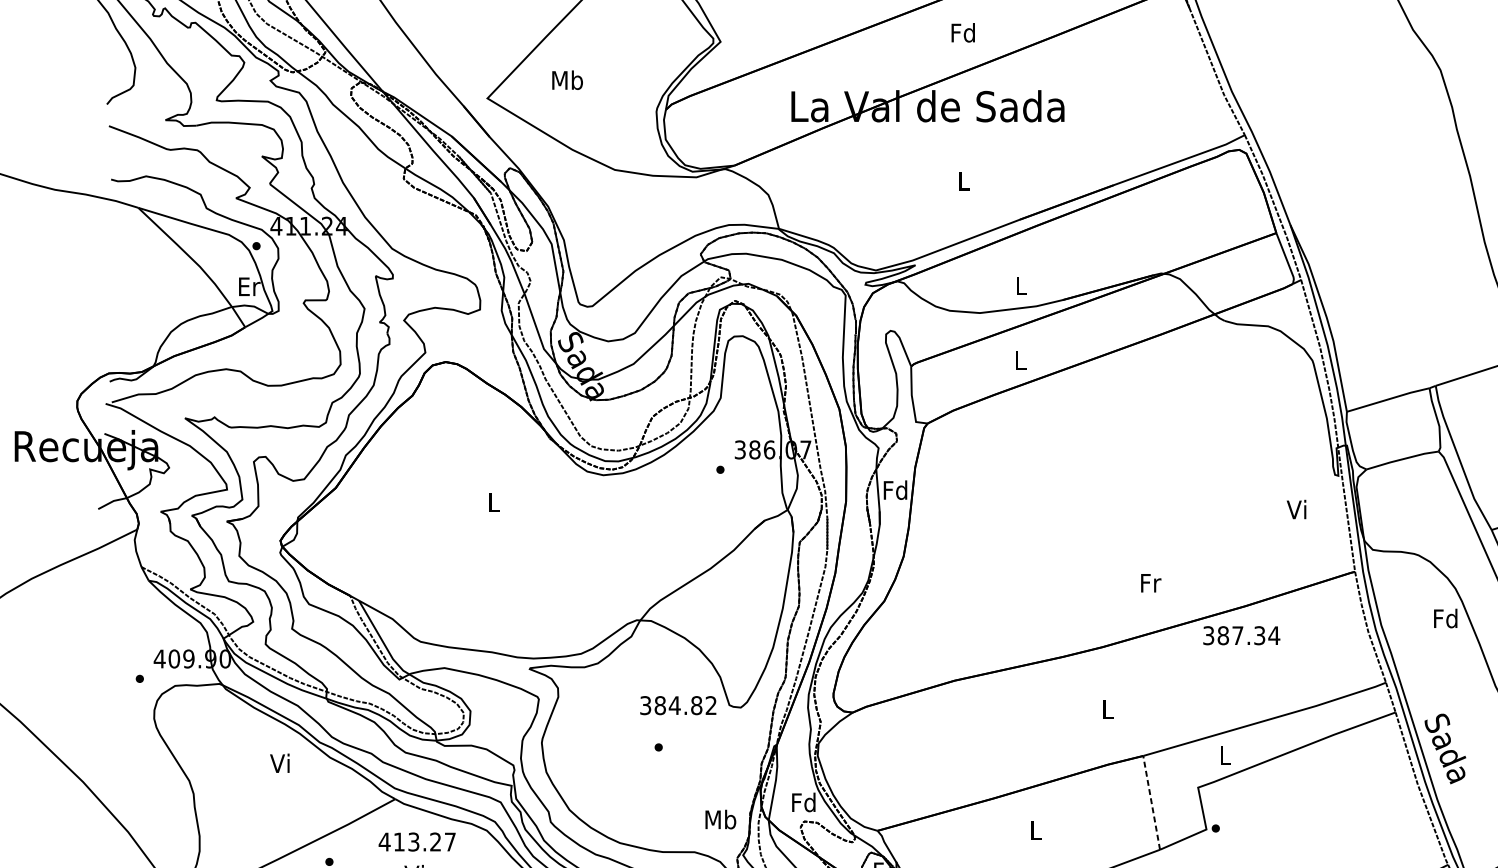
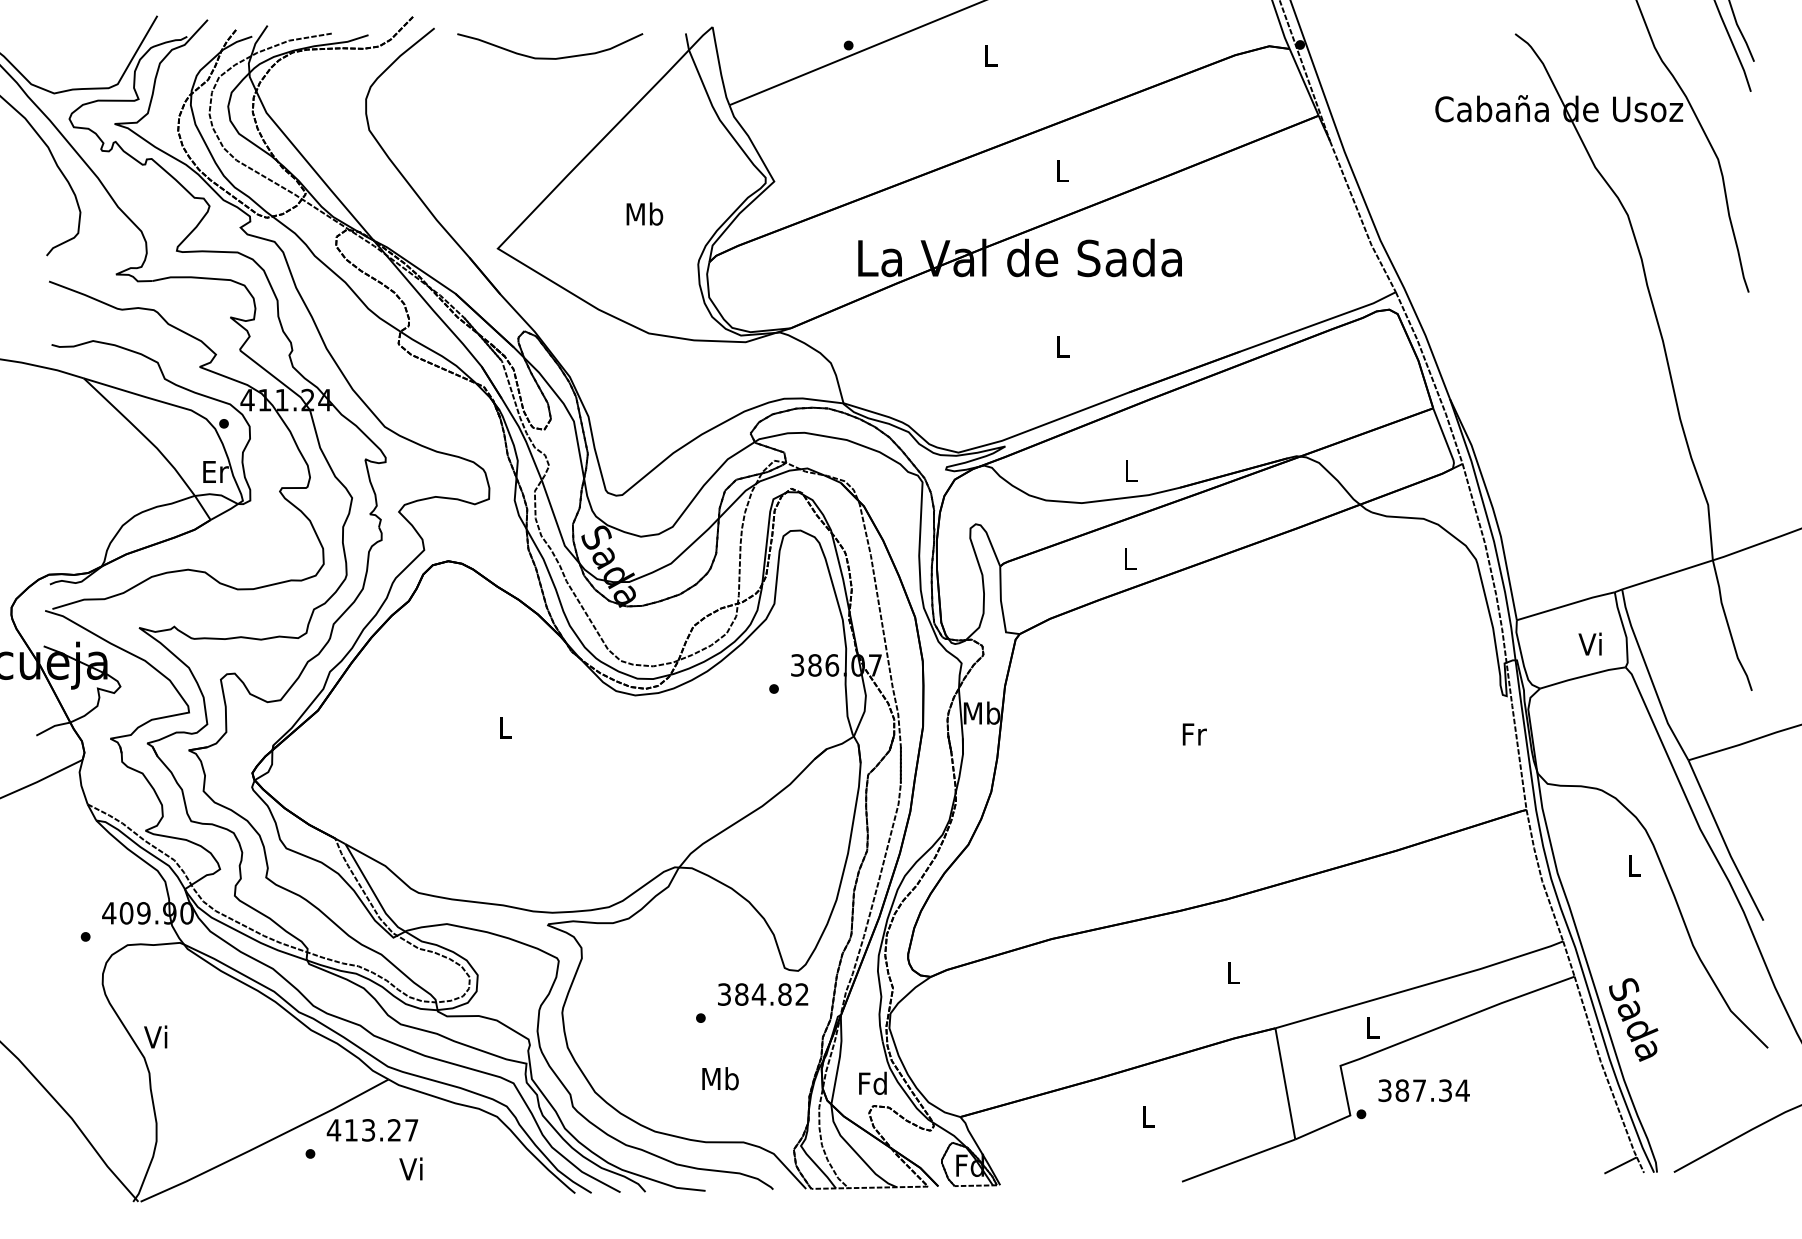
text: (962, 32) -> (1061, 170), Fd -> L
text: (567, 79) -> (644, 213), moved
text: (895, 489) -> (981, 712), Fd -> Mb
text: (1296, 509) -> (1589, 643), moved
text: (1150, 583) -> (1194, 734), moved
text: (1445, 617) -> (1633, 864), Fd -> L
text: (1241, 635) -> (1423, 1090), moved
text: (678, 705) -> (763, 994), moved
text: (279, 762) -> (155, 1036), moved
line: (1151, 802) -> (1285, 1083), dashed -> solid
text: (720, 819) -> (720, 1078), moved
text: (417, 842) -> (372, 1130), moved

